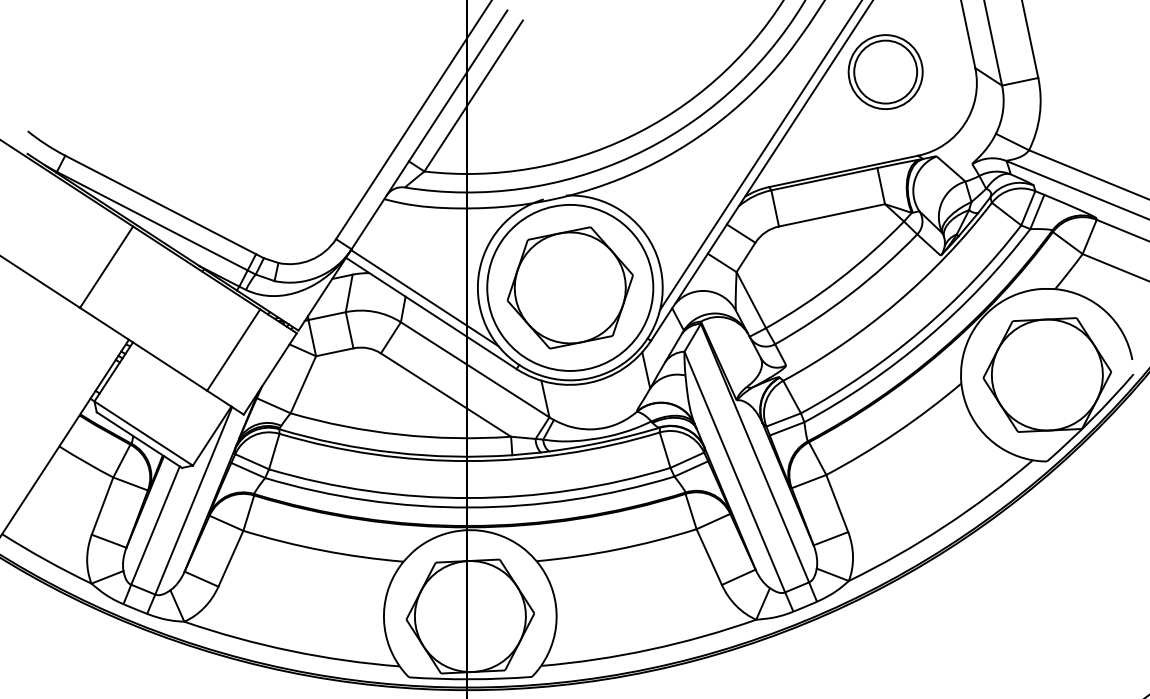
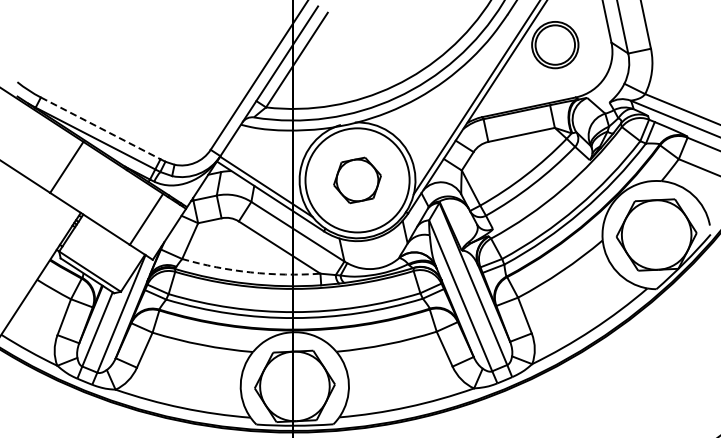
line: (161, 205) -> (101, 128), solid -> dashed
part: (570, 288) -> (357, 180), size x0.6
arc: (399, 434) -> (250, 272), solid -> dashed

